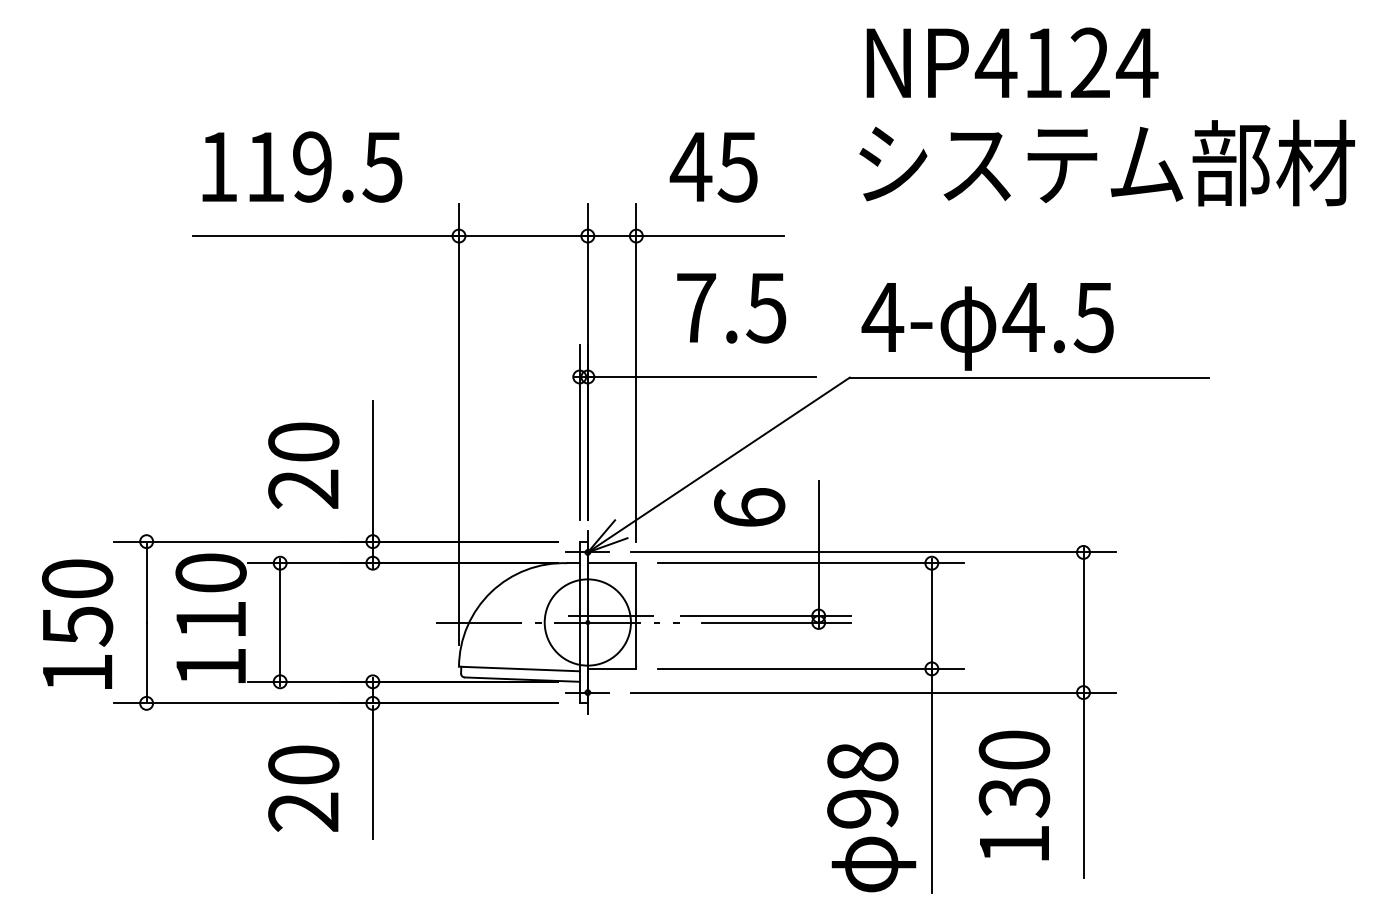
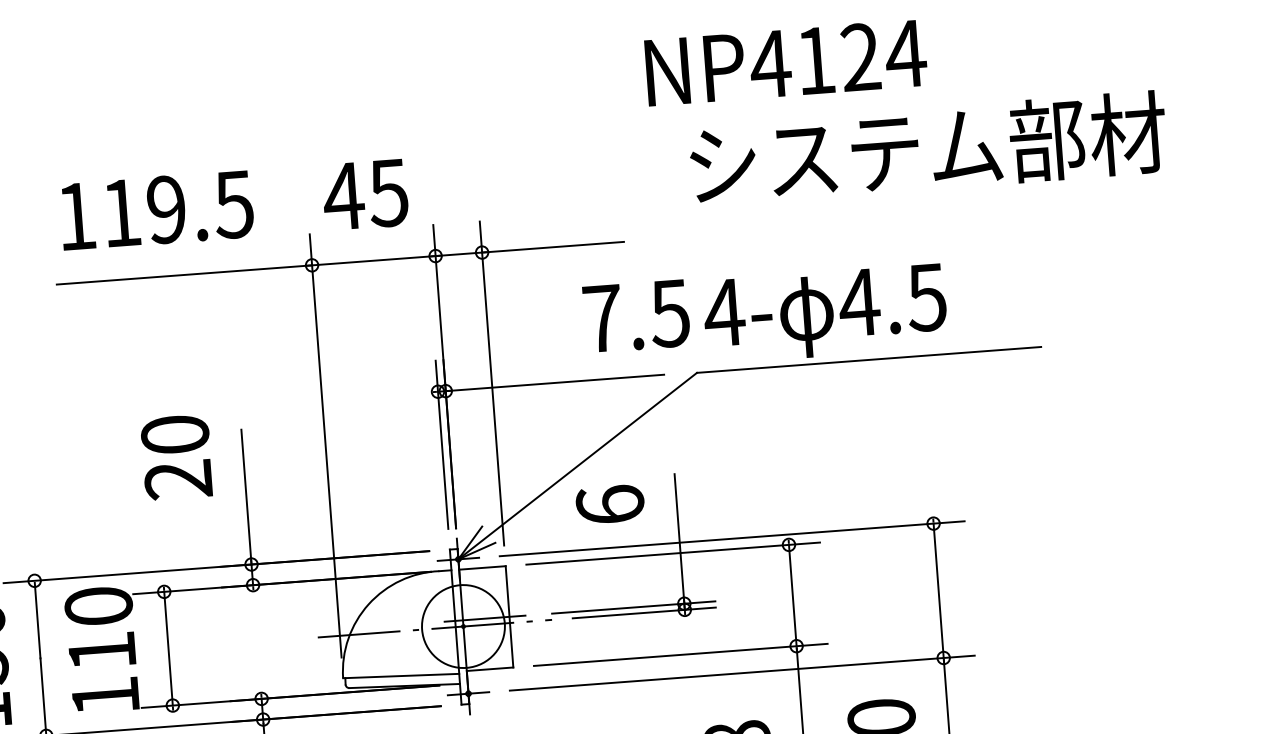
text: (1012, 62) -> (786, 62), moved
text: (713, 167) -> (365, 195), moved
text: (731, 308) -> (636, 316), moved
text: (303, 465) -> (176, 457), moved

